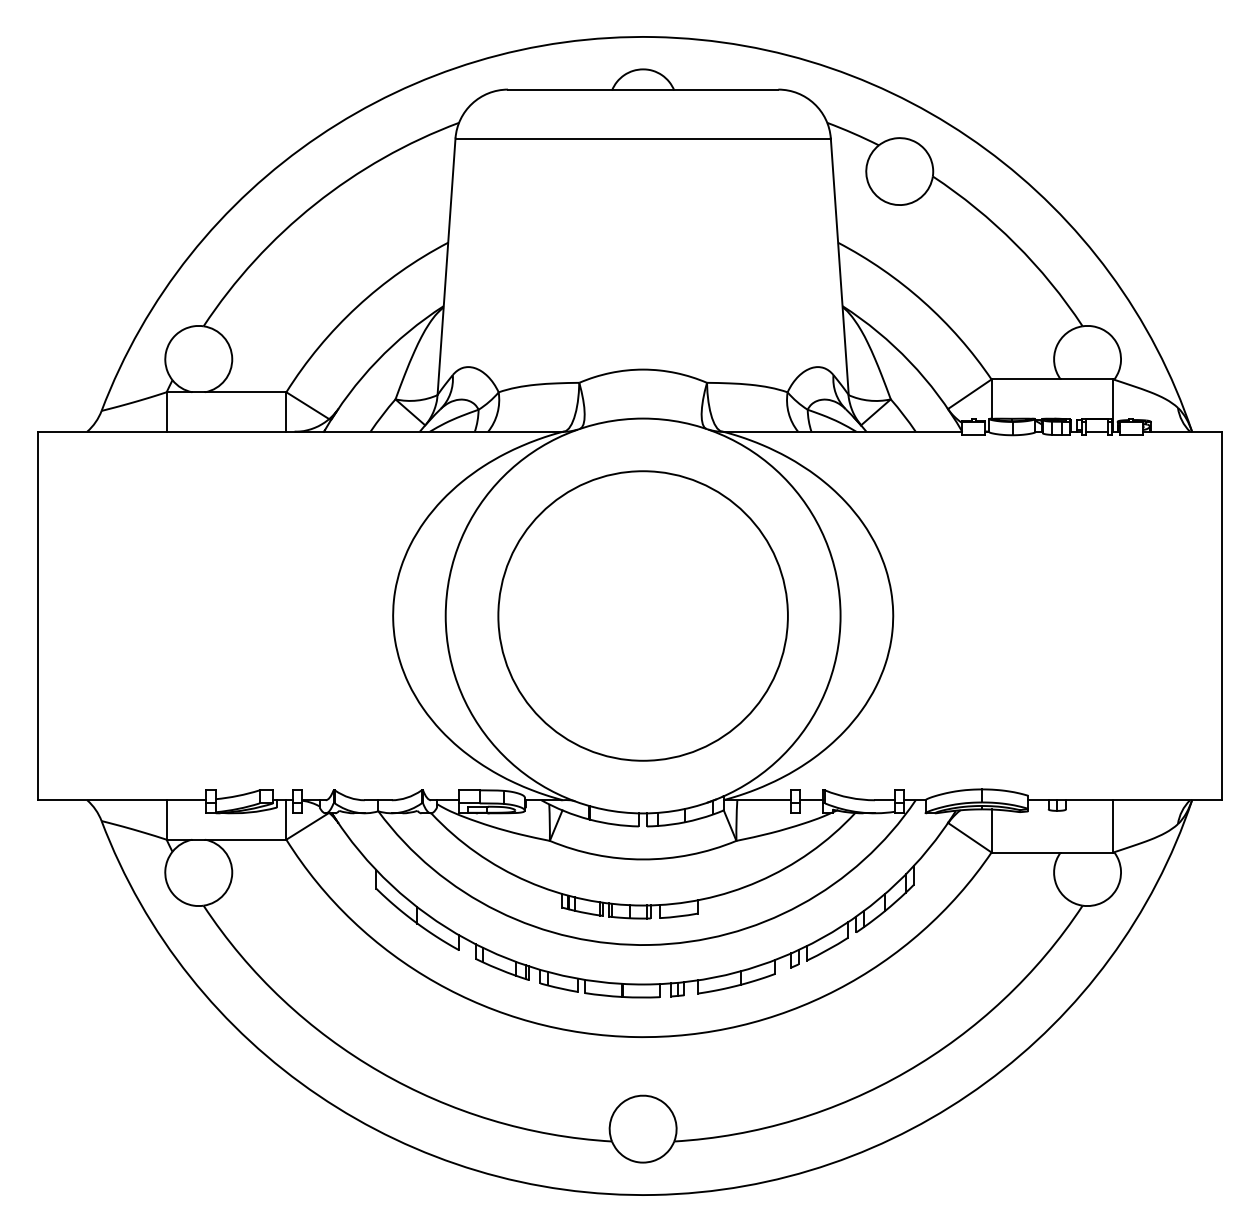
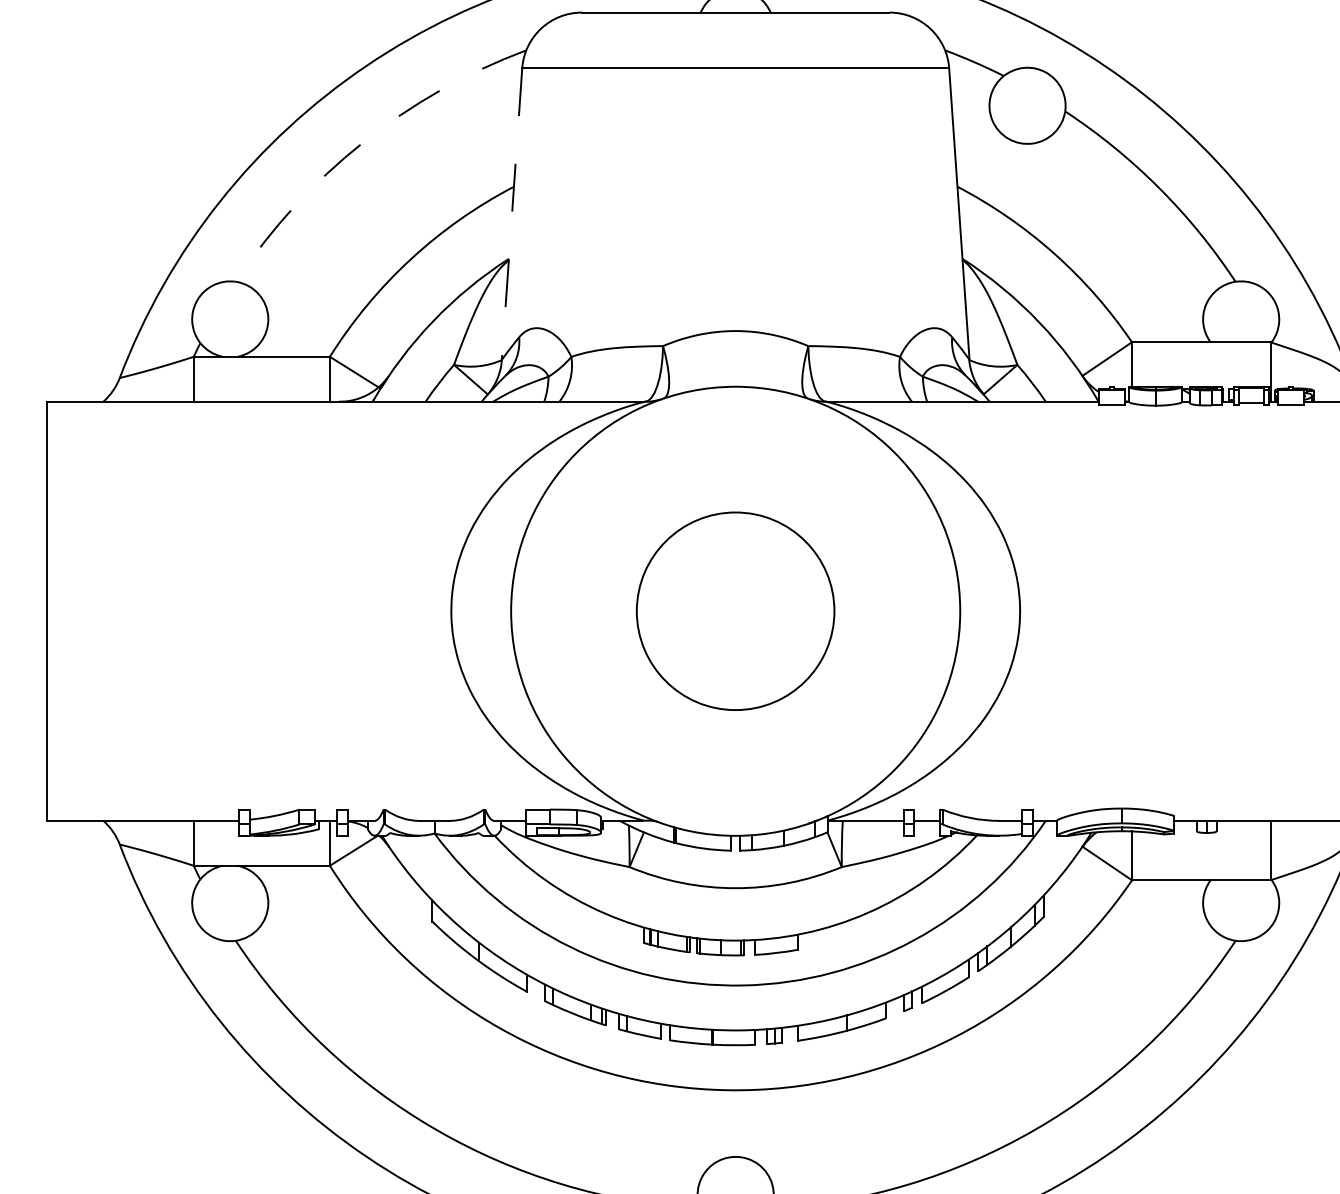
arc: (315, 204) -> (363, 143), solid -> dashed
line: (446, 267) -> (512, 214), solid -> dashed
circle: (642, 615) -> (734, 610), size x0.6

